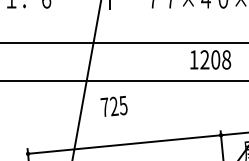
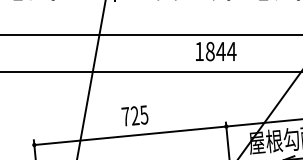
text: (215, 59) -> (220, 51), 1208 -> 1844
text: (113, 106) -> (134, 115), moved

